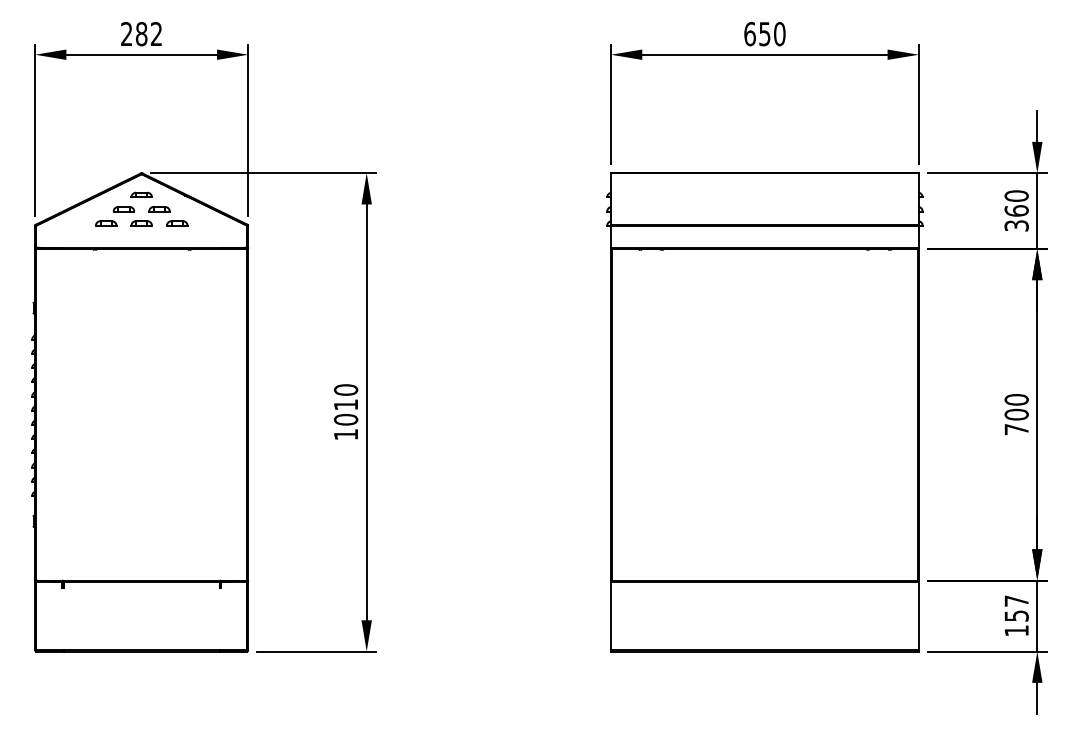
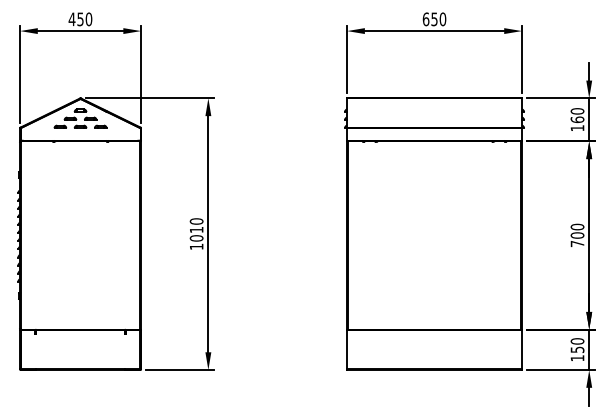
text: (141, 34) -> (80, 19), 282 -> 450
text: (1016, 226) -> (577, 128), 360 -> 160
text: (1016, 601) -> (577, 341), 157 -> 150

